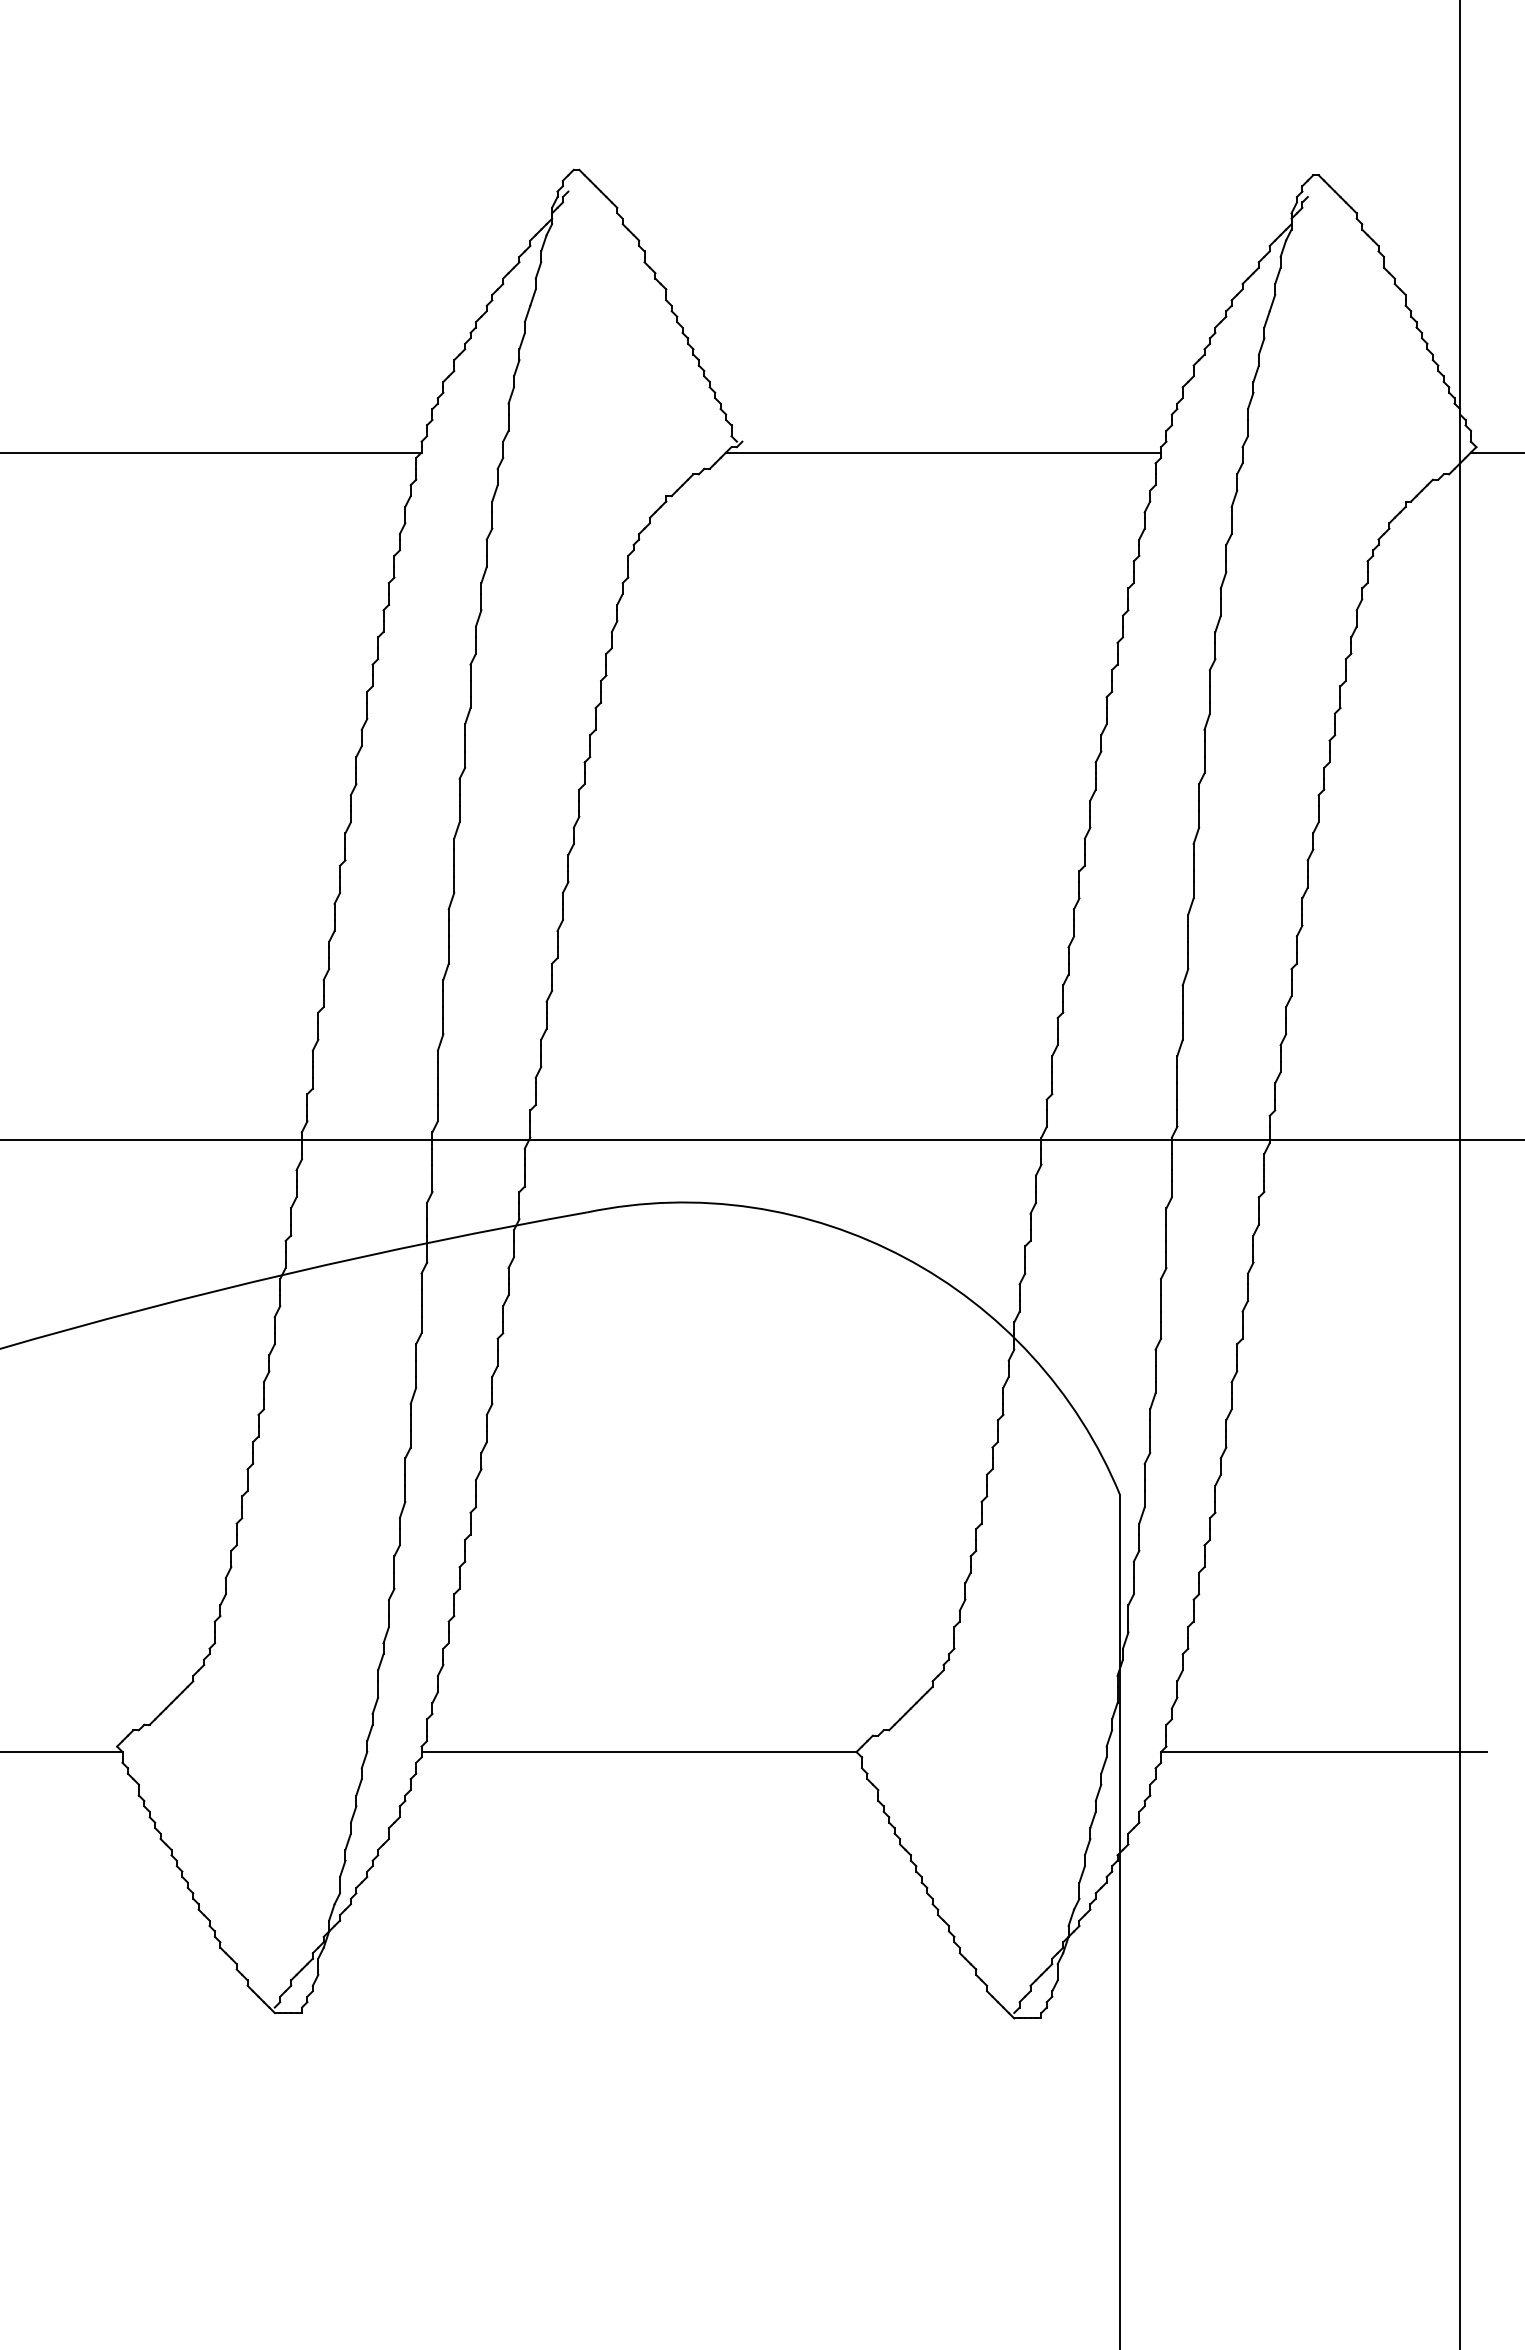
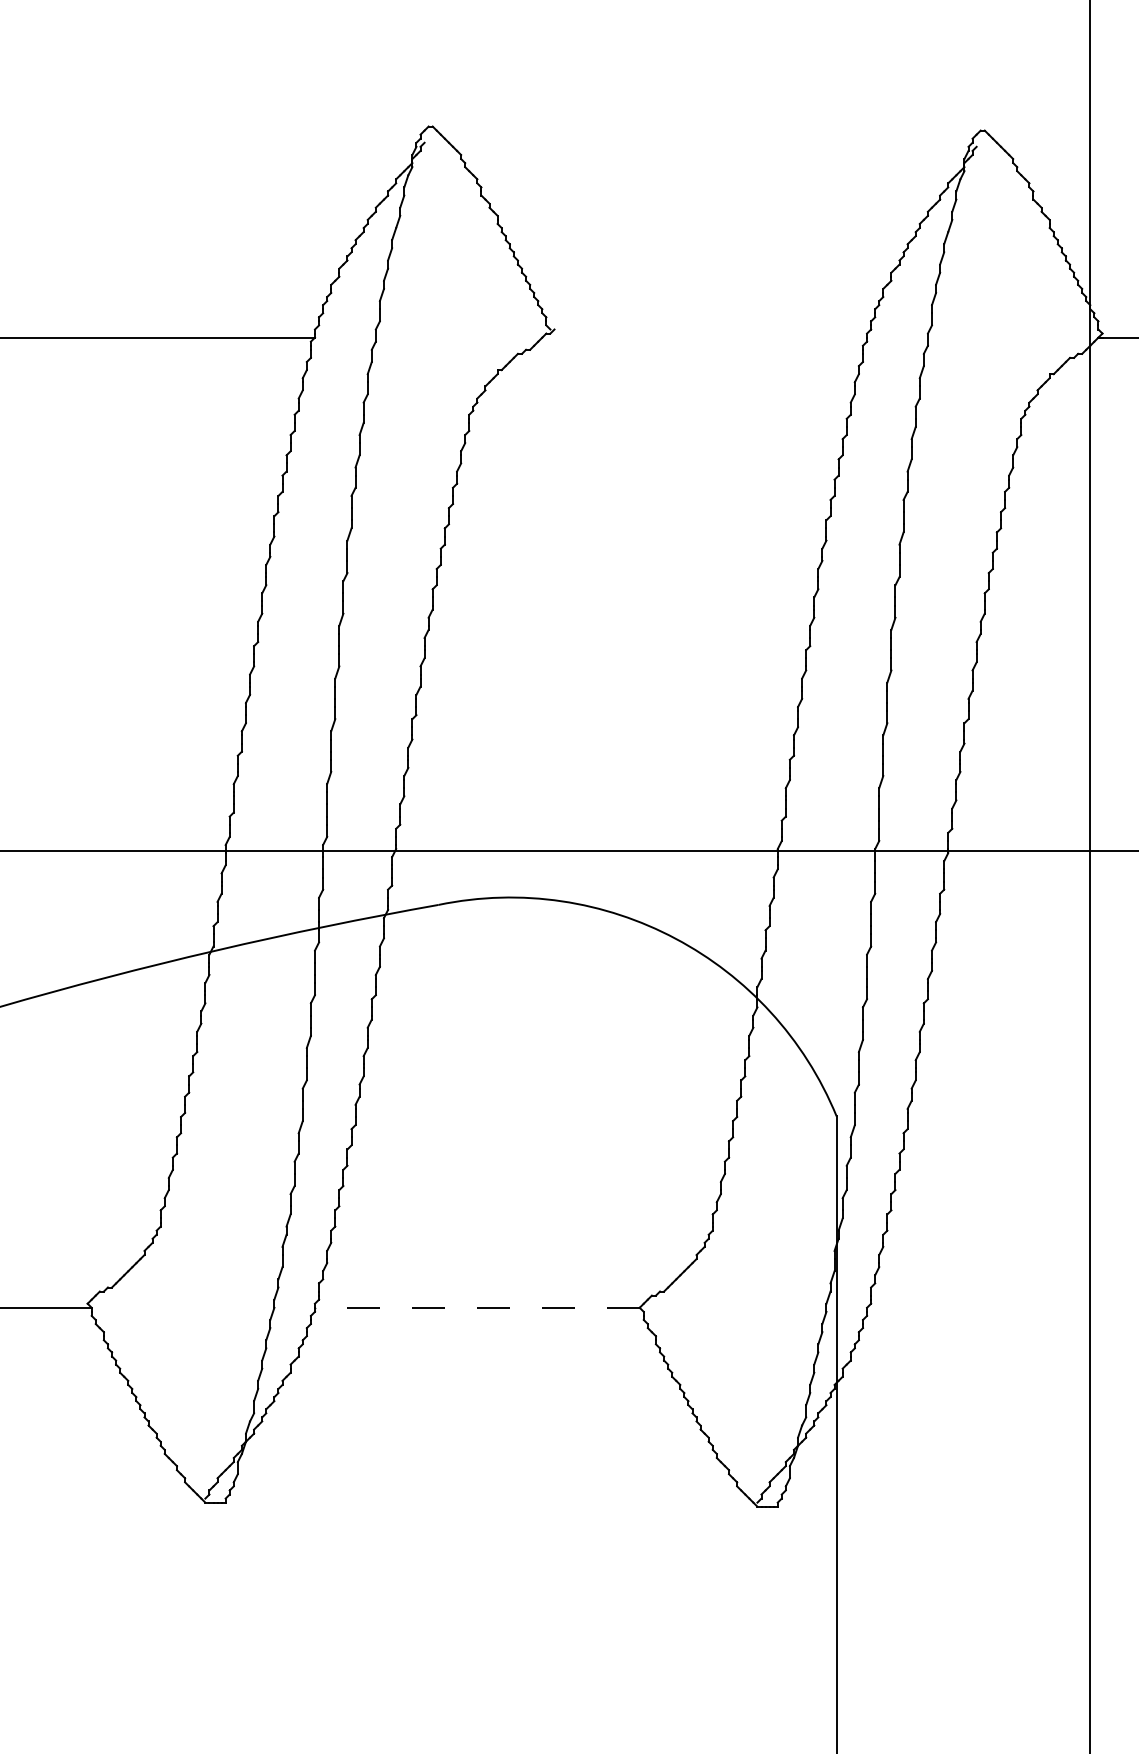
line: (943, 452) -> (704, 337), removed
line: (638, 1752) -> (476, 1308), solid -> dashed
line: (1324, 1752) -> (989, 1308), removed

